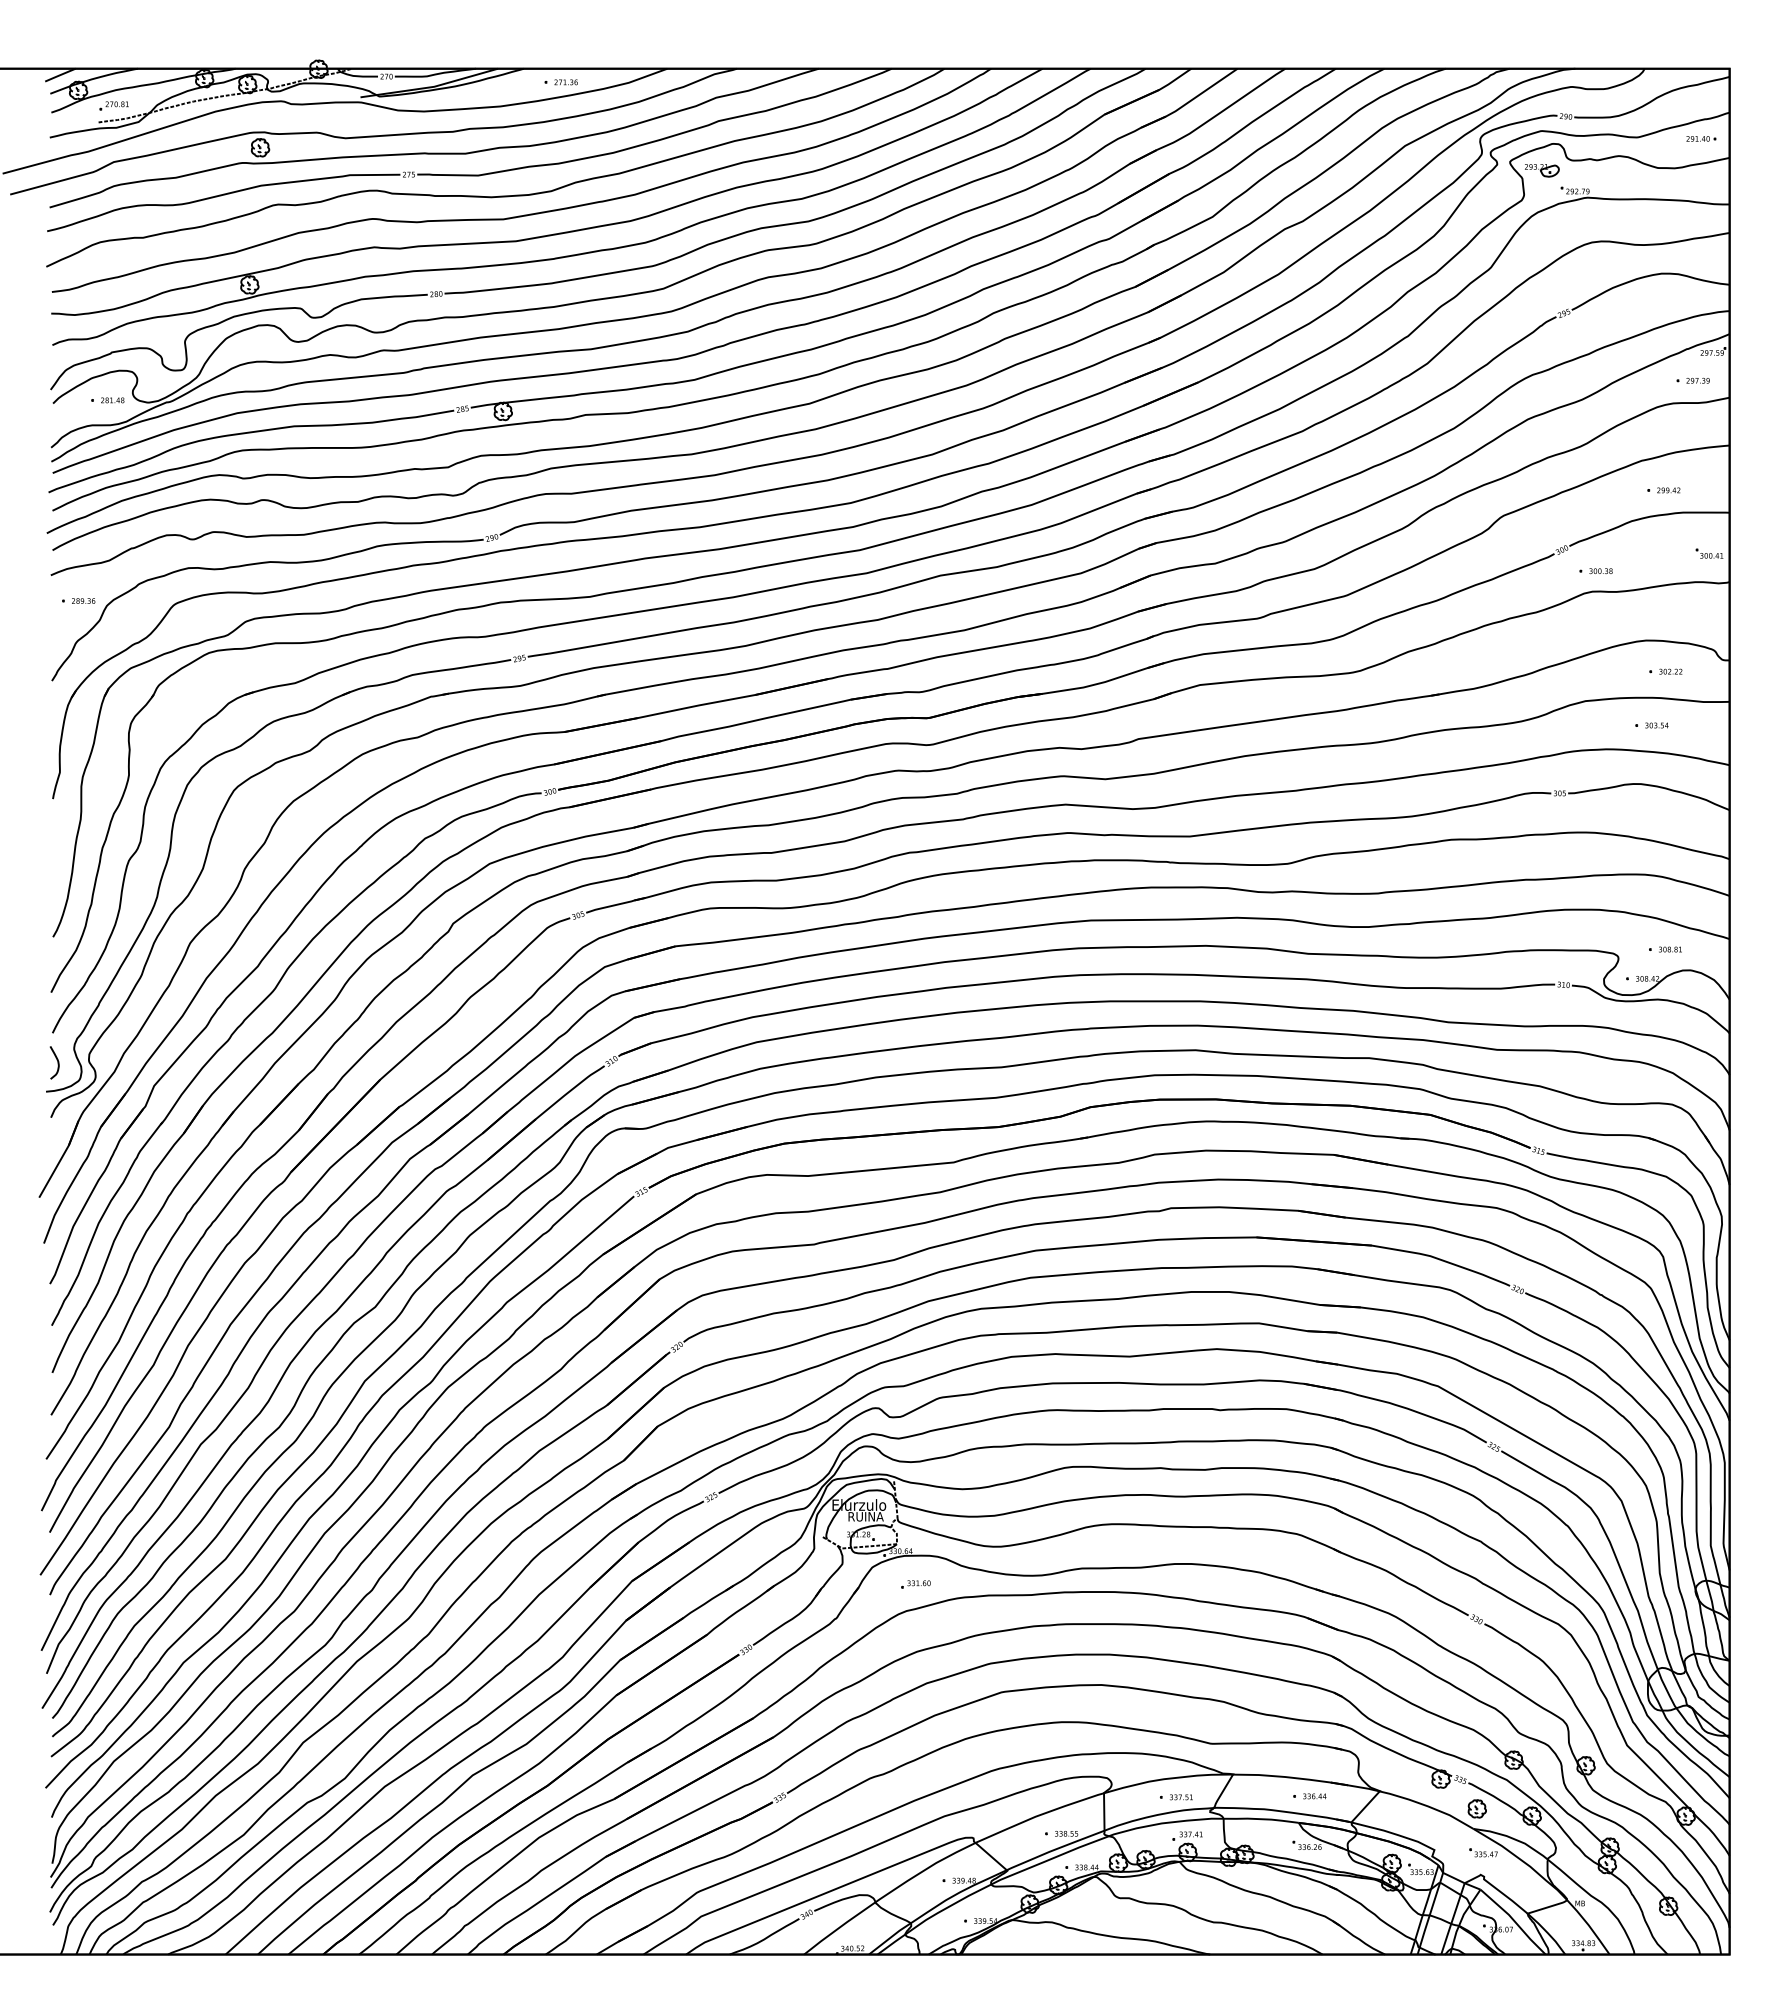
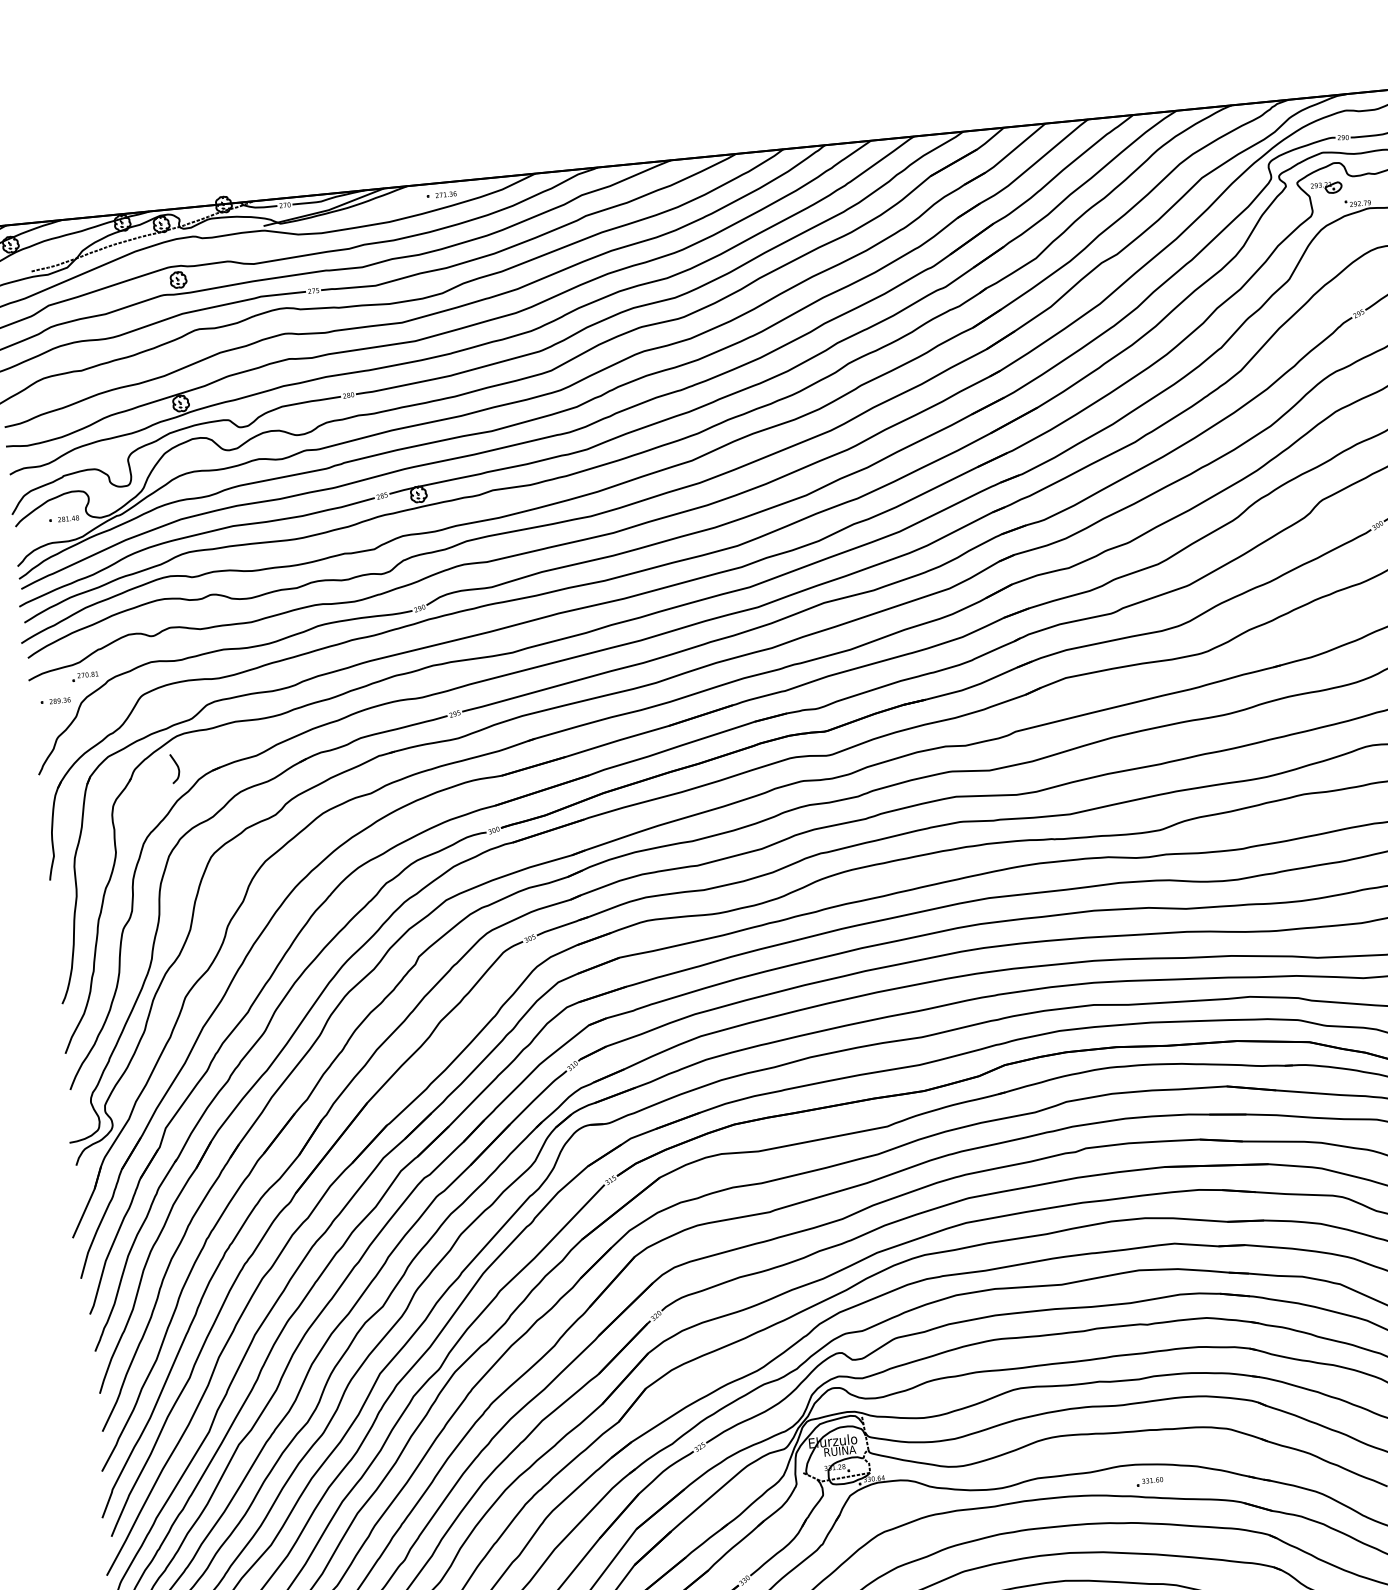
part: (113, 105) -> (84, 676), moved
curve: (56, 1060) -> (176, 766), moved
part: (915, 1584) -> (1149, 1481), moved

